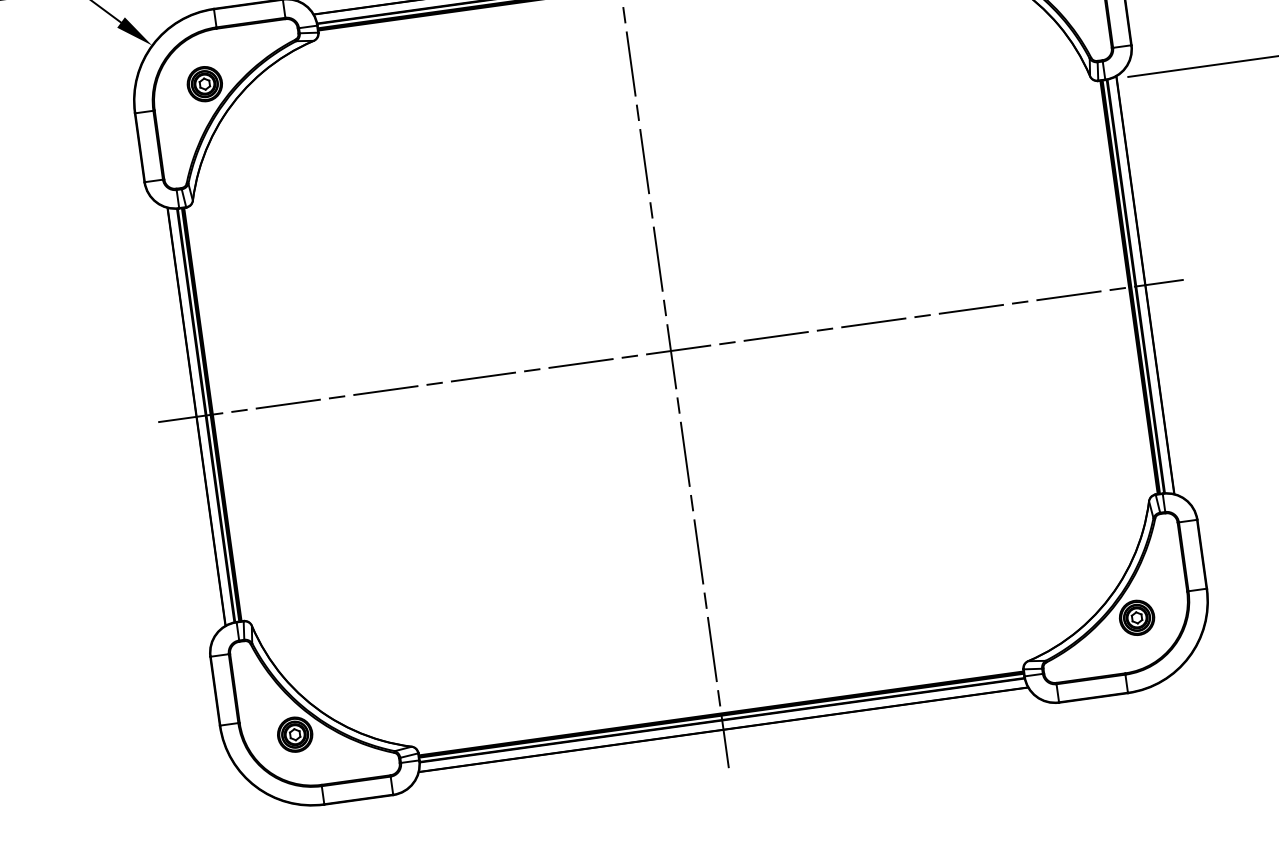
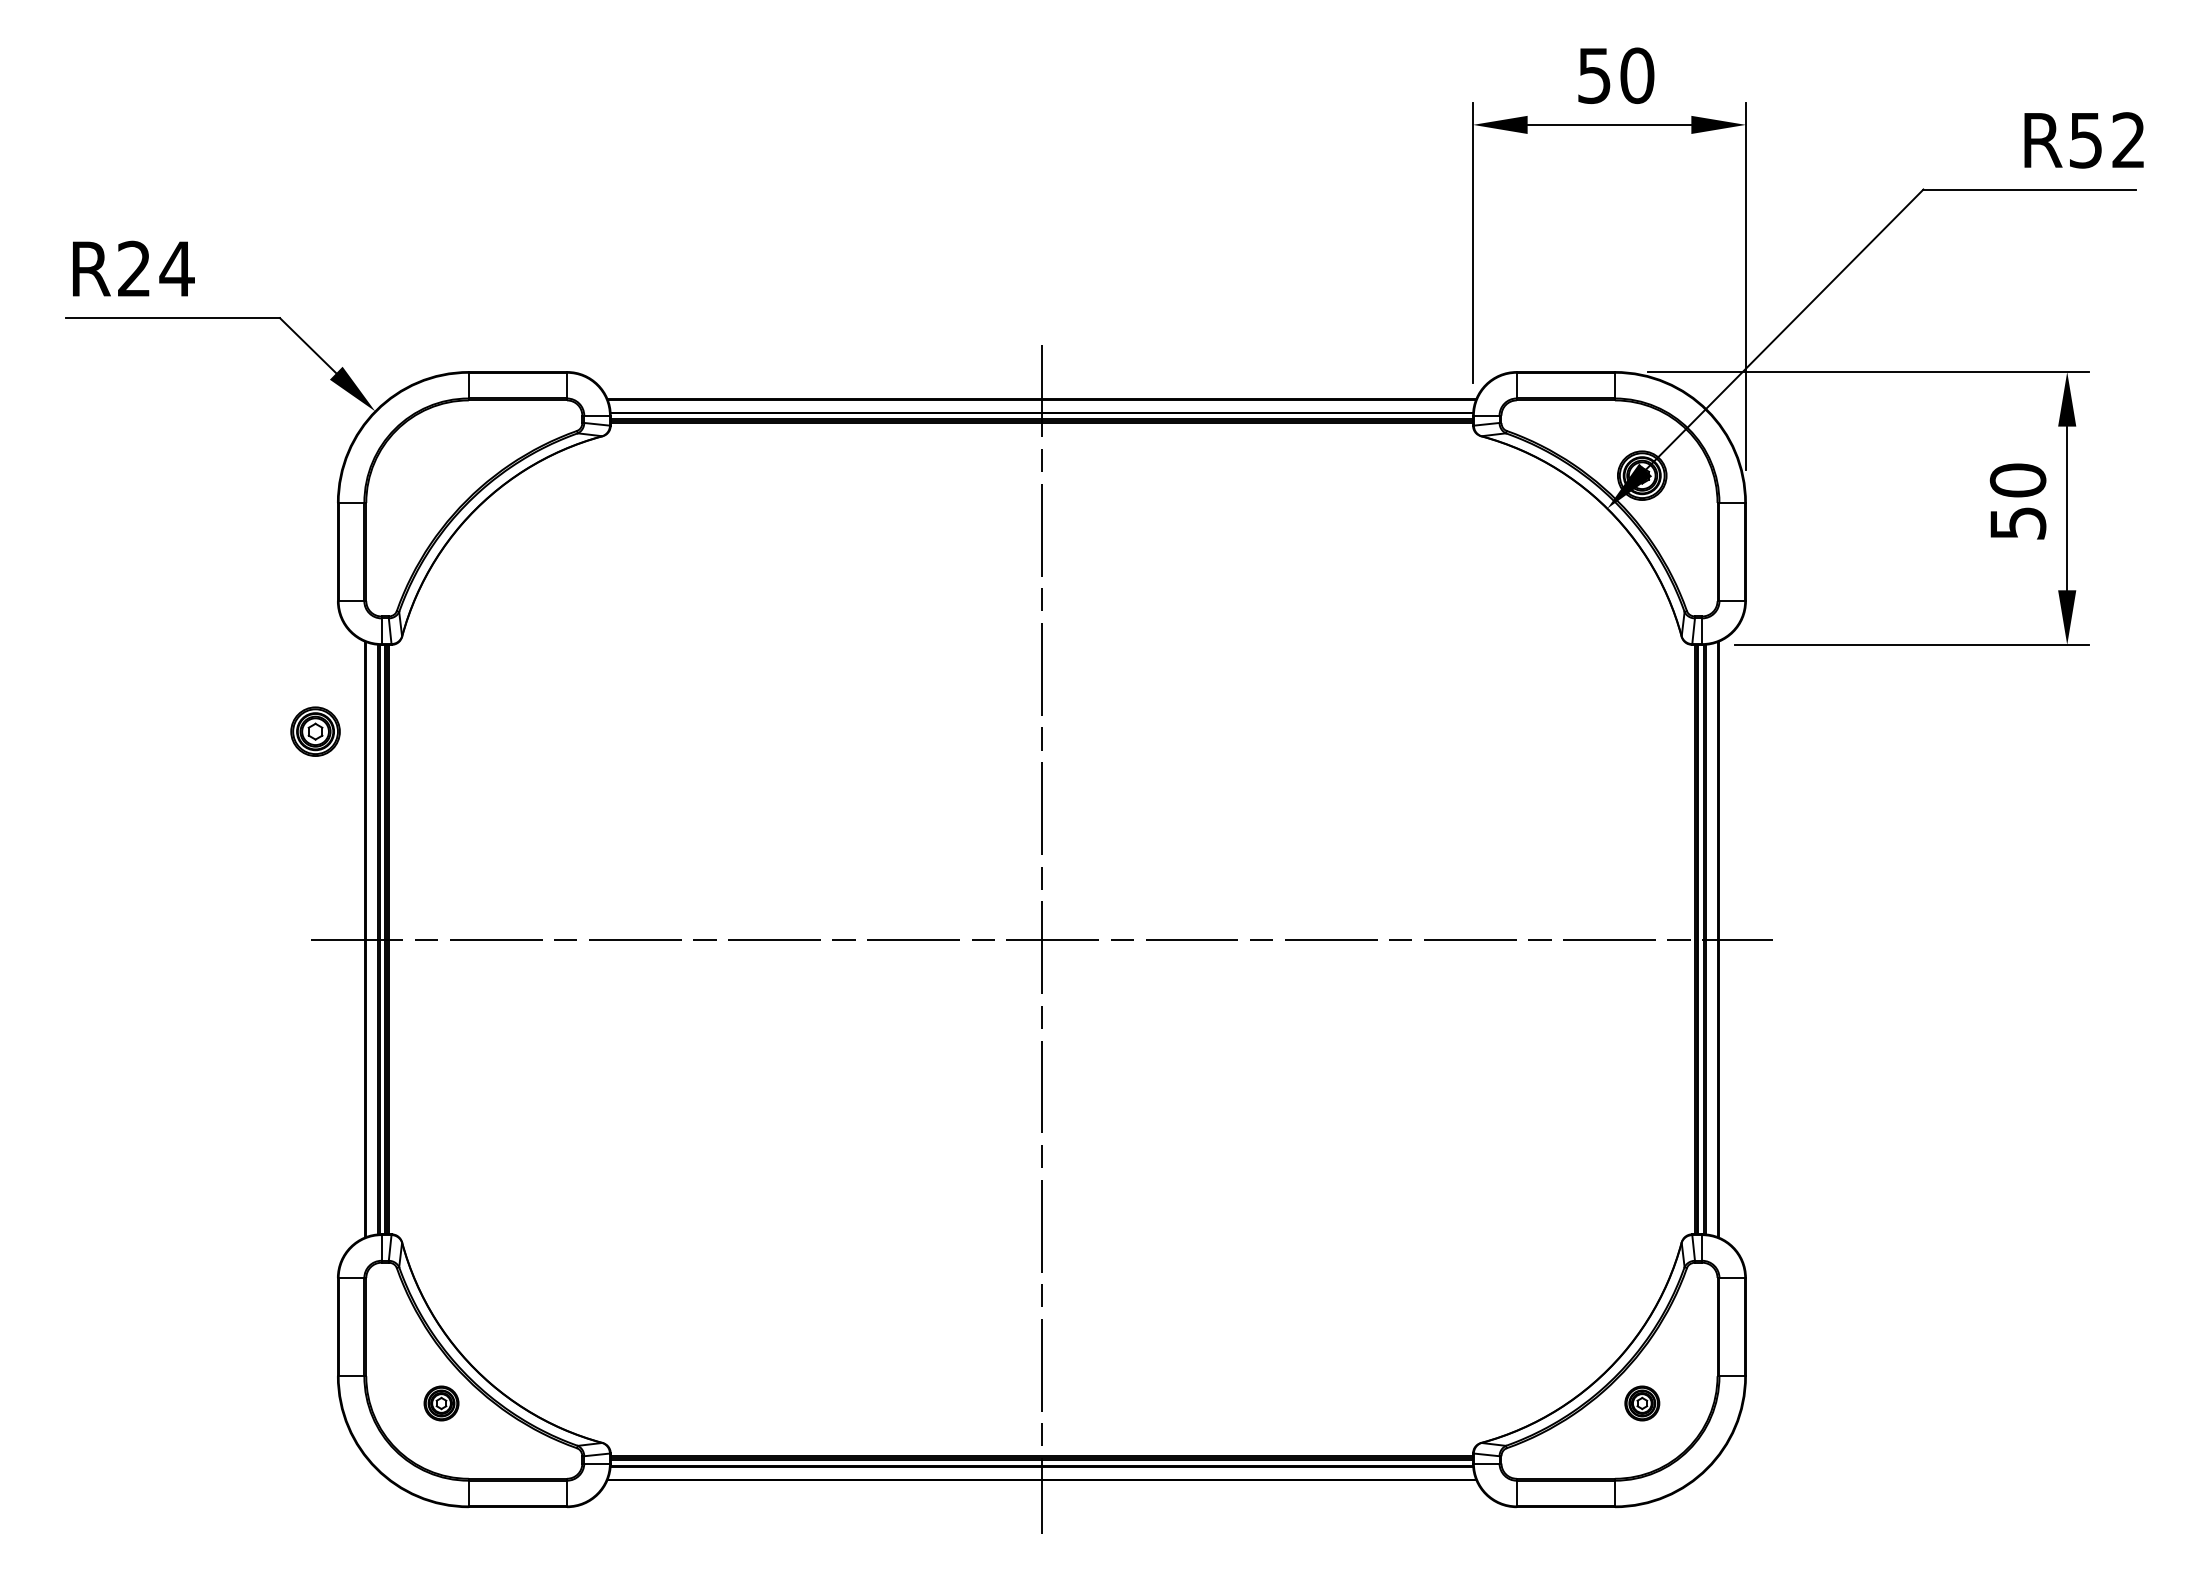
part: (204, 84) -> (315, 731), moved
part: (1137, 617) -> (1642, 1403), size x0.7
part: (295, 734) -> (441, 1403), size x0.7

